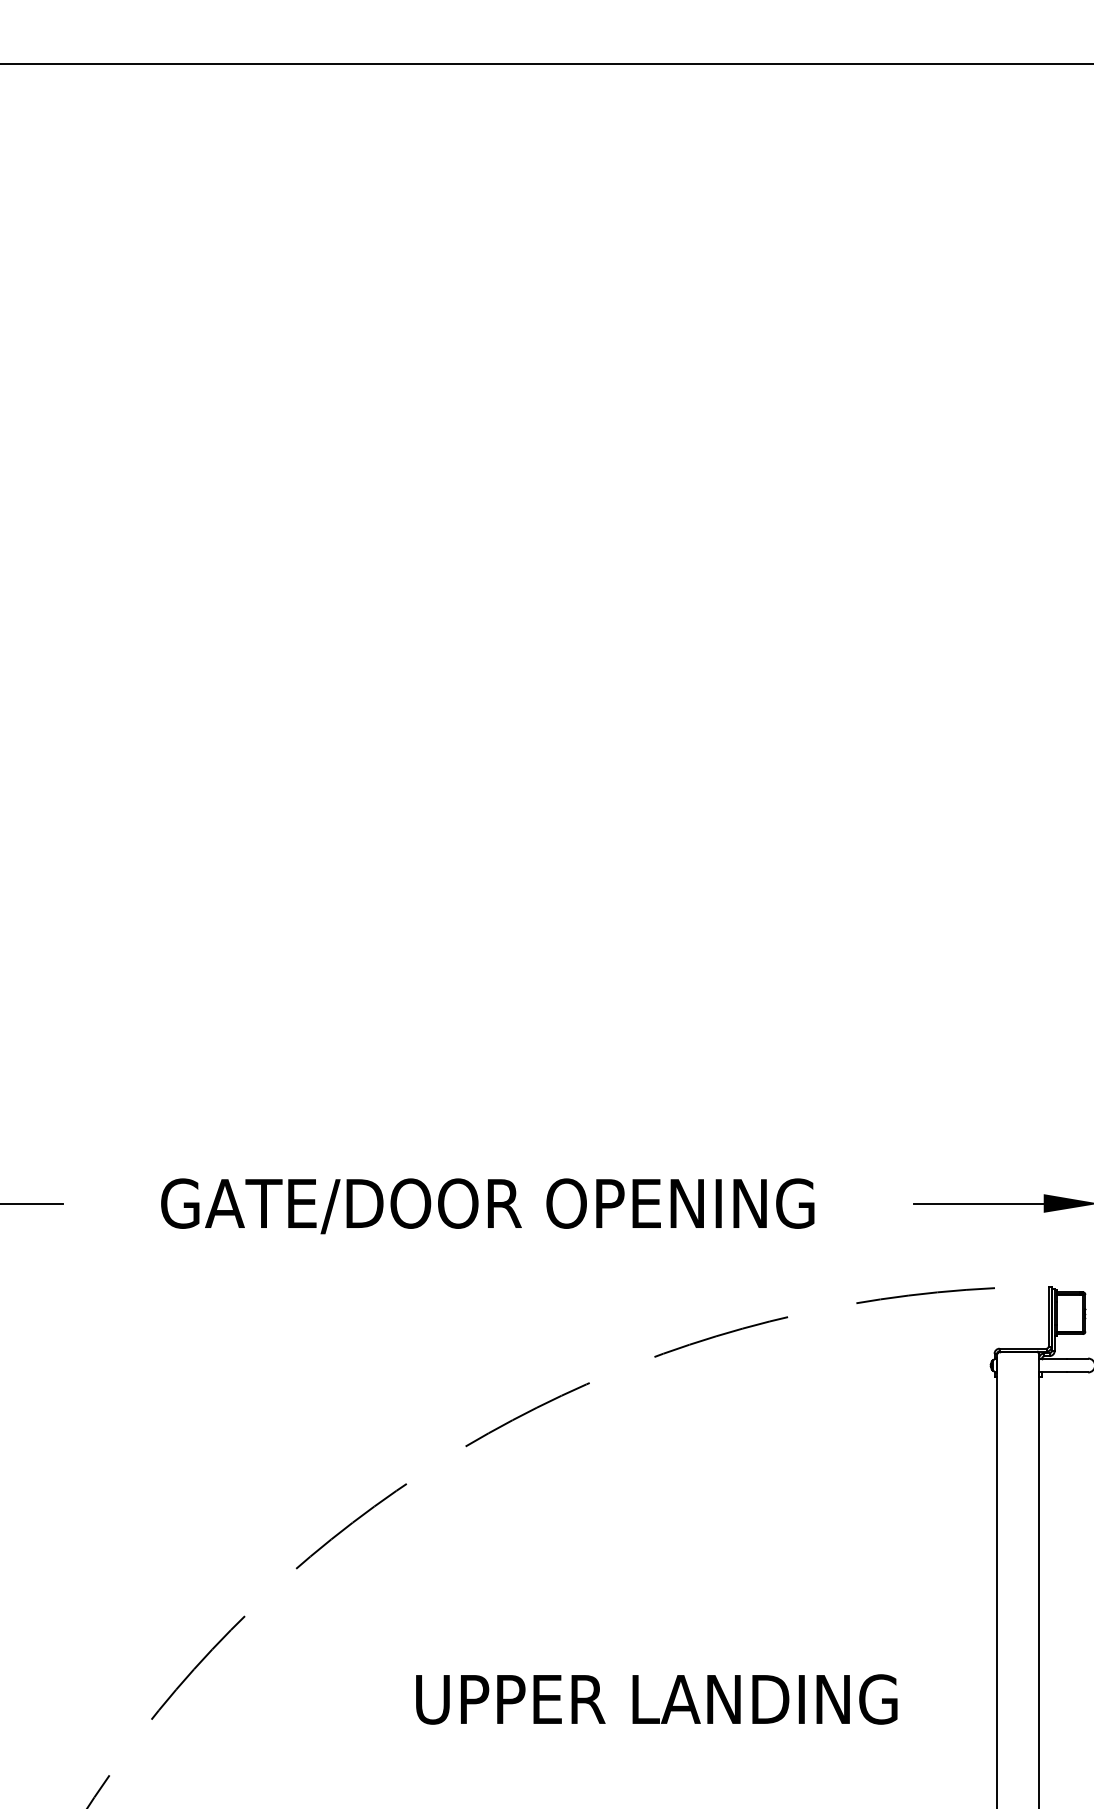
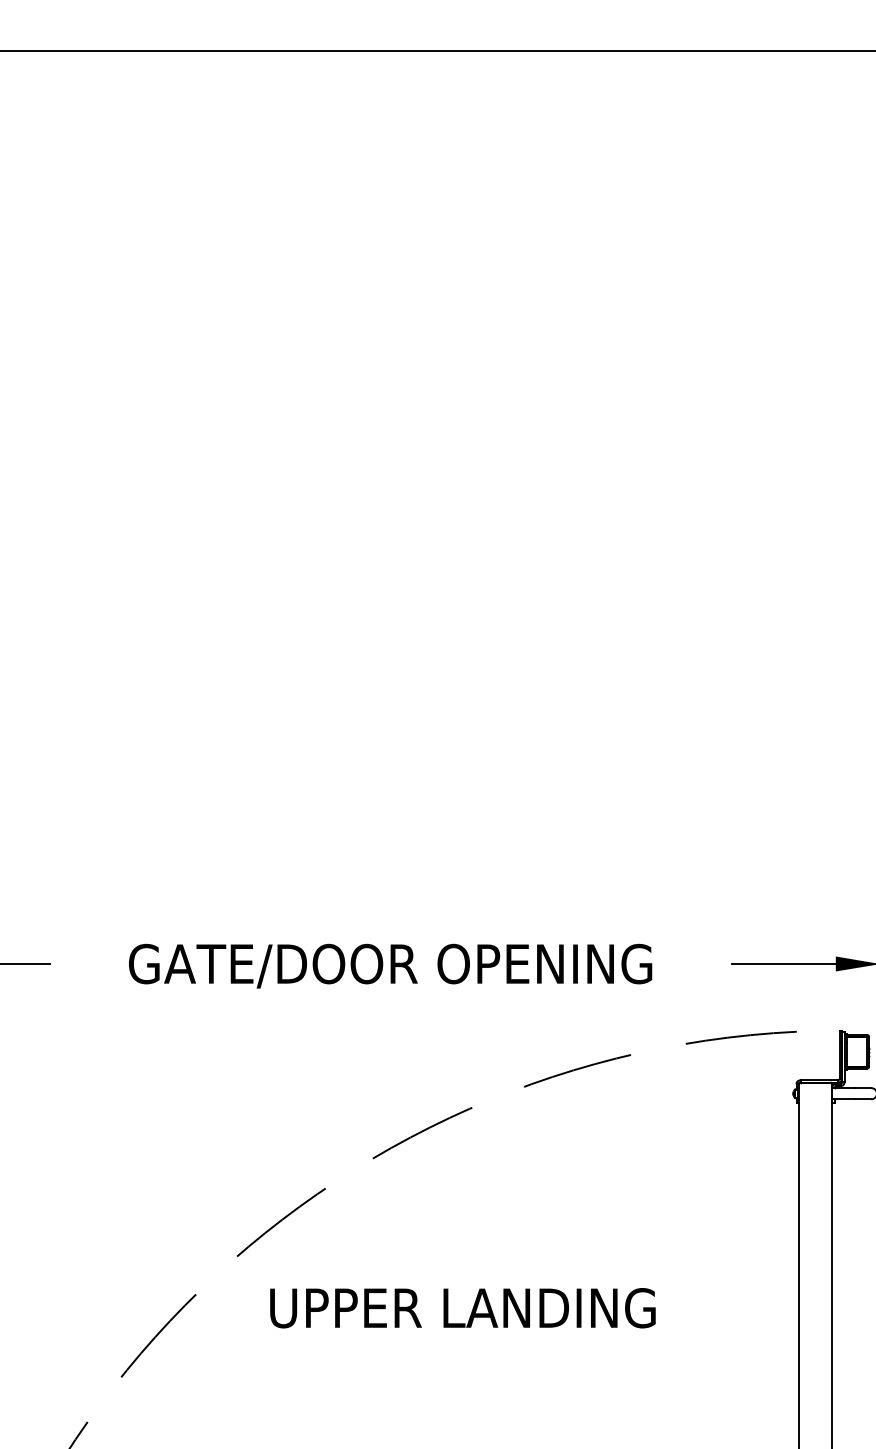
text: (656, 1699) -> (462, 1308), moved

